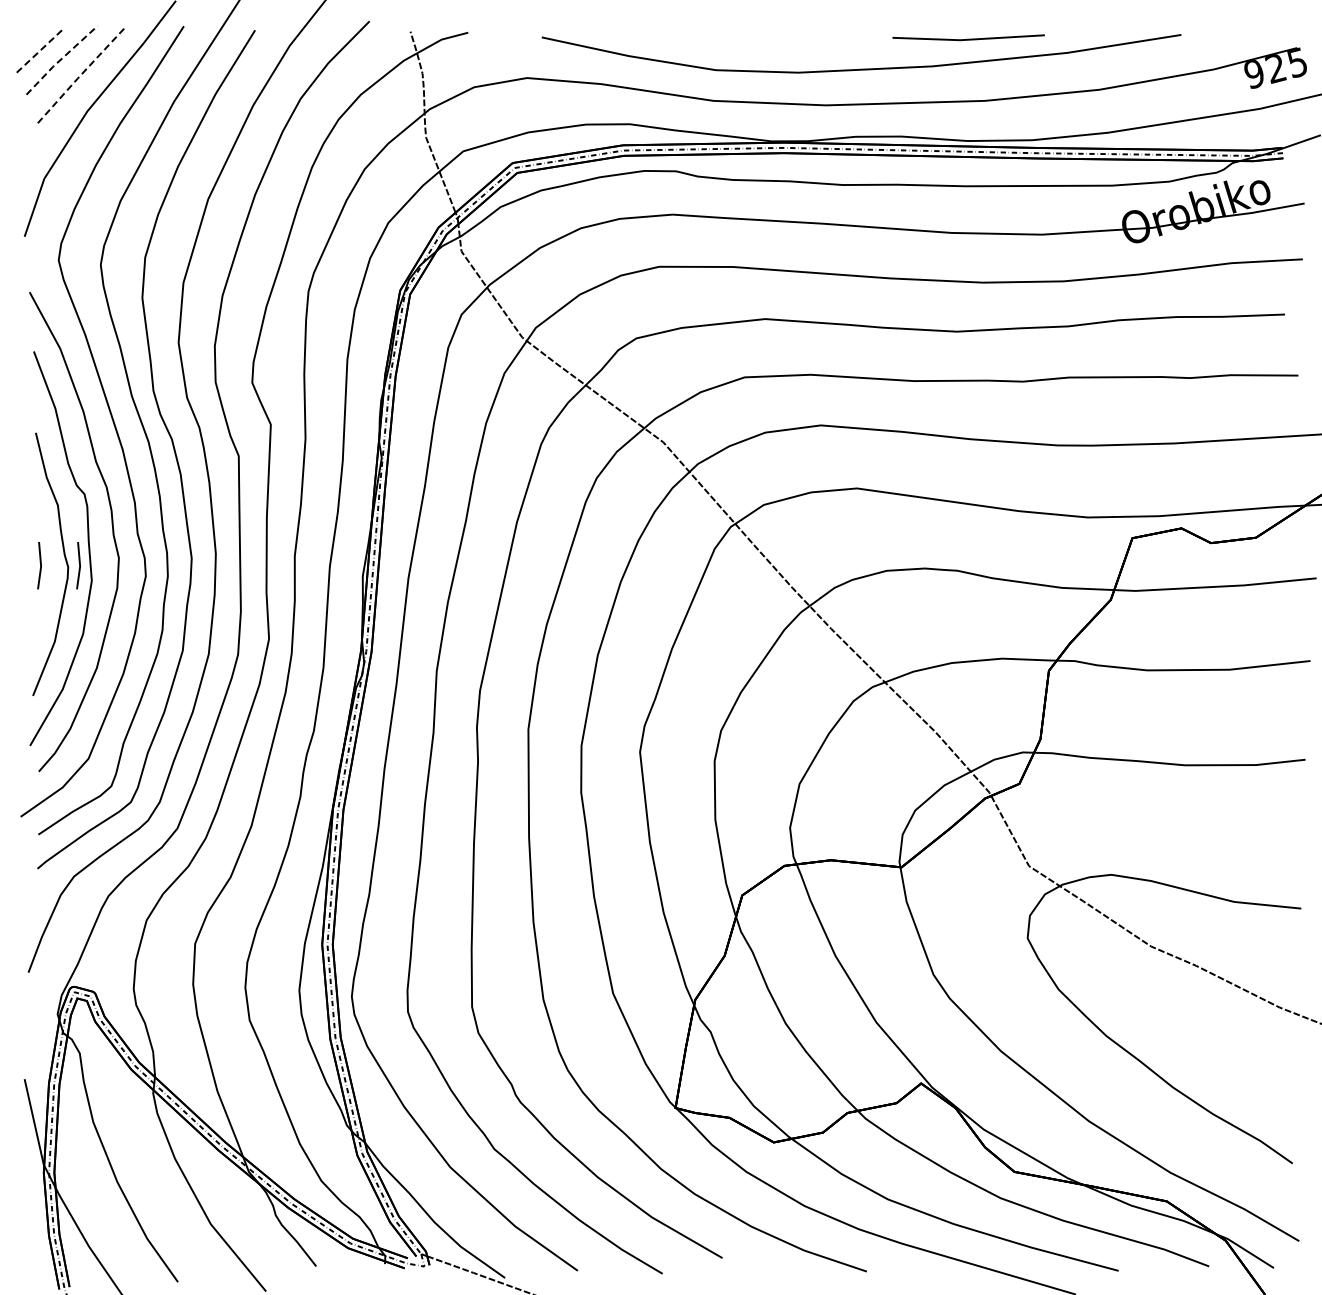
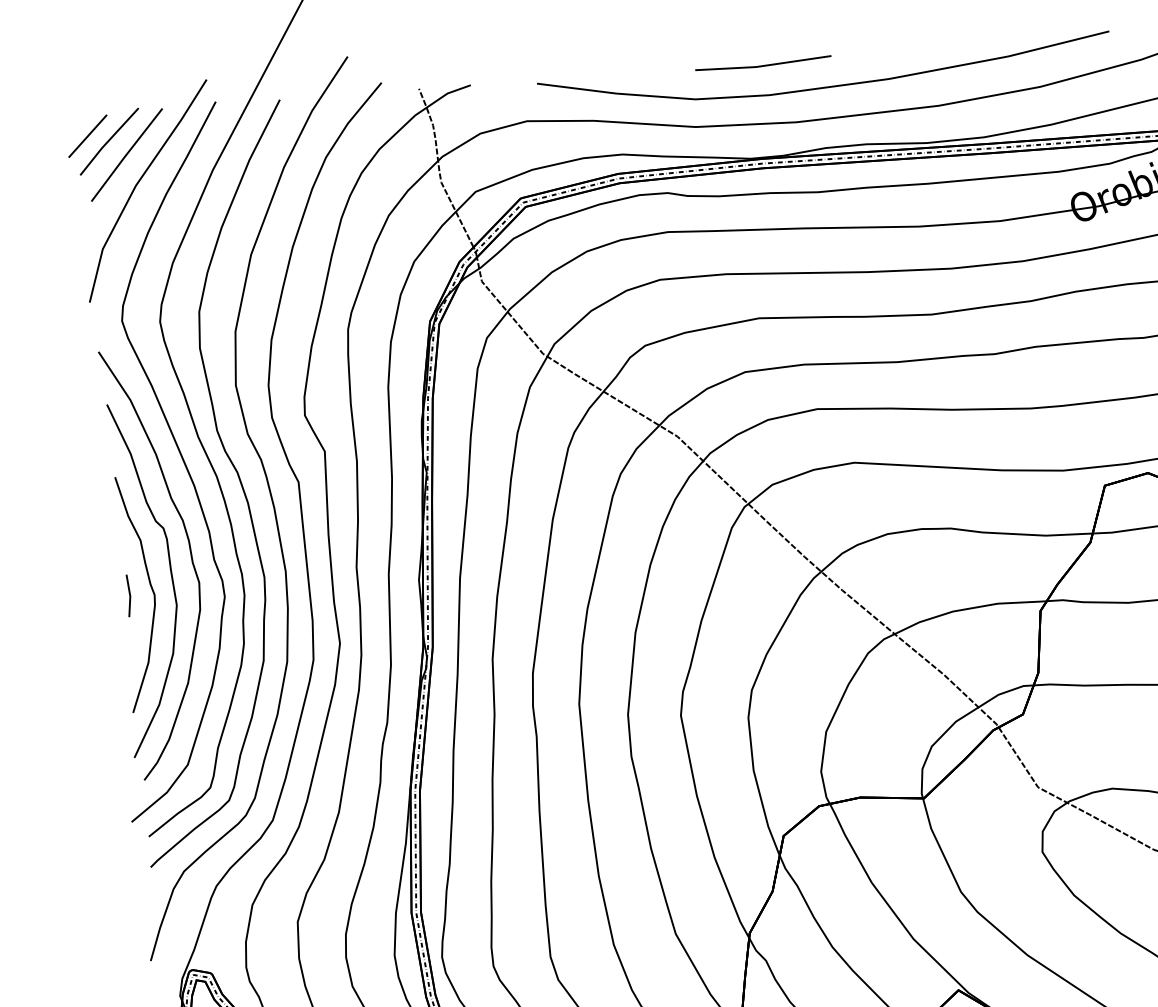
line: (968, 38) -> (763, 64), moved
line: (38, 52) -> (87, 136), dashed -> solid
line: (61, 59) -> (108, 141), dashed -> solid
line: (79, 76) -> (126, 154), dashed -> solid
line: (79, 565) -> (164, 592), removed

